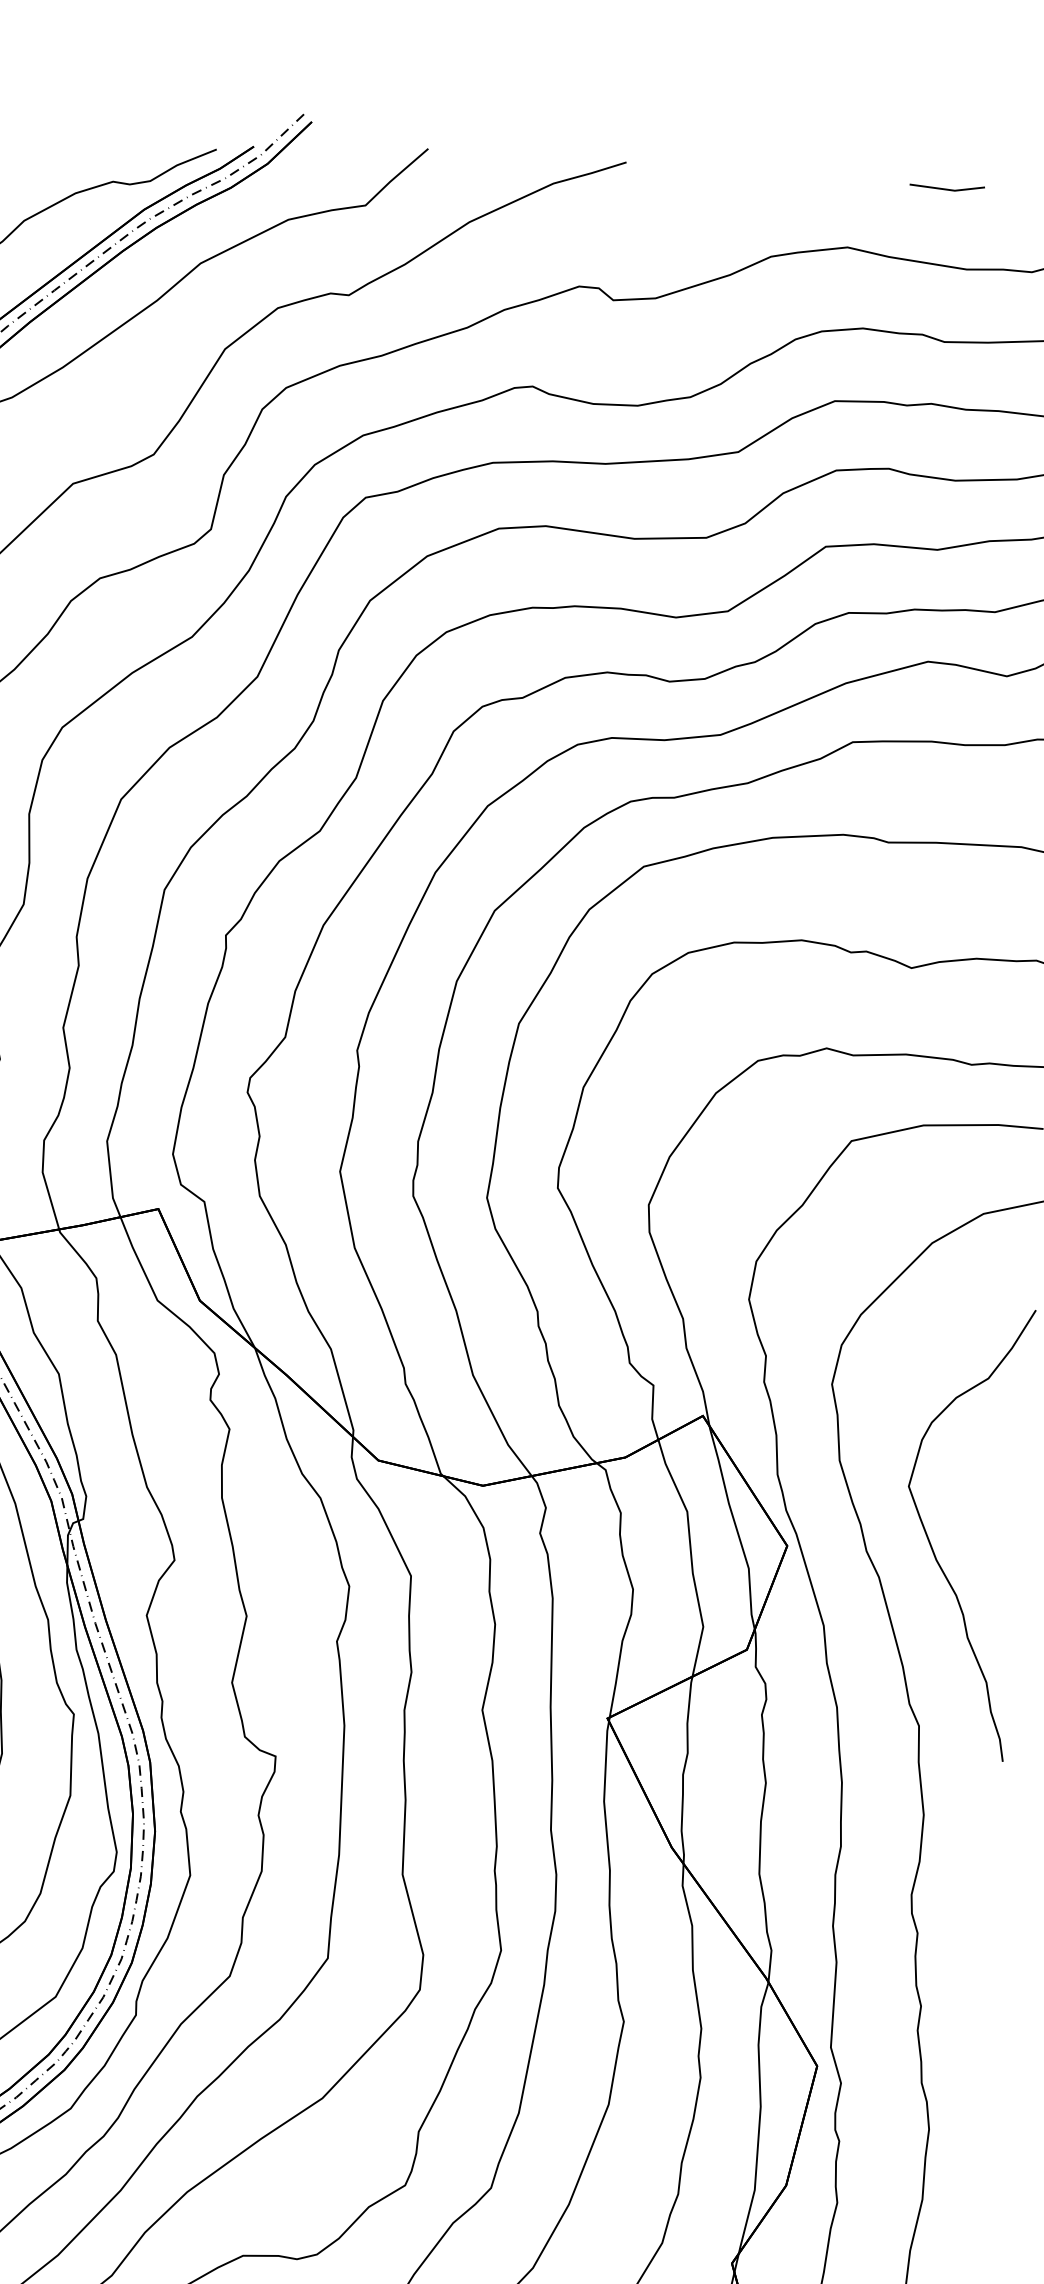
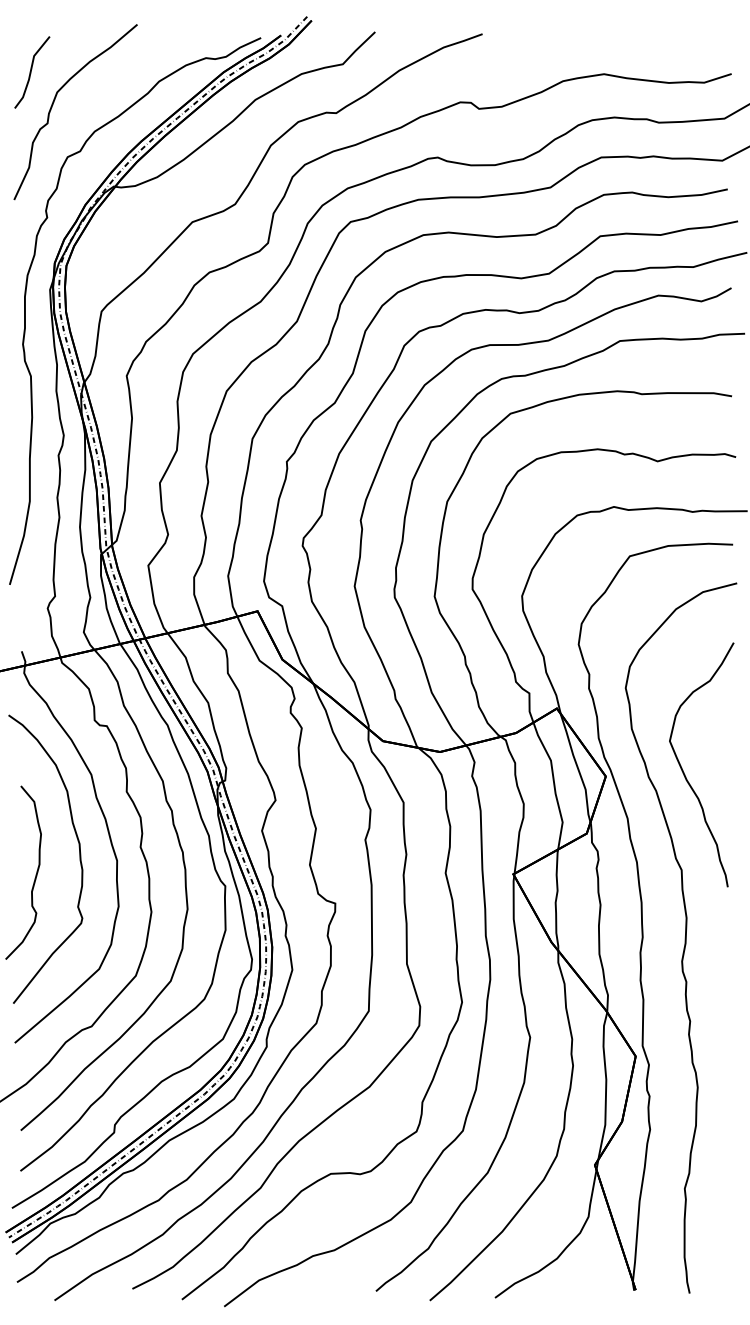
line: (947, 188) -> (656, 39), removed

